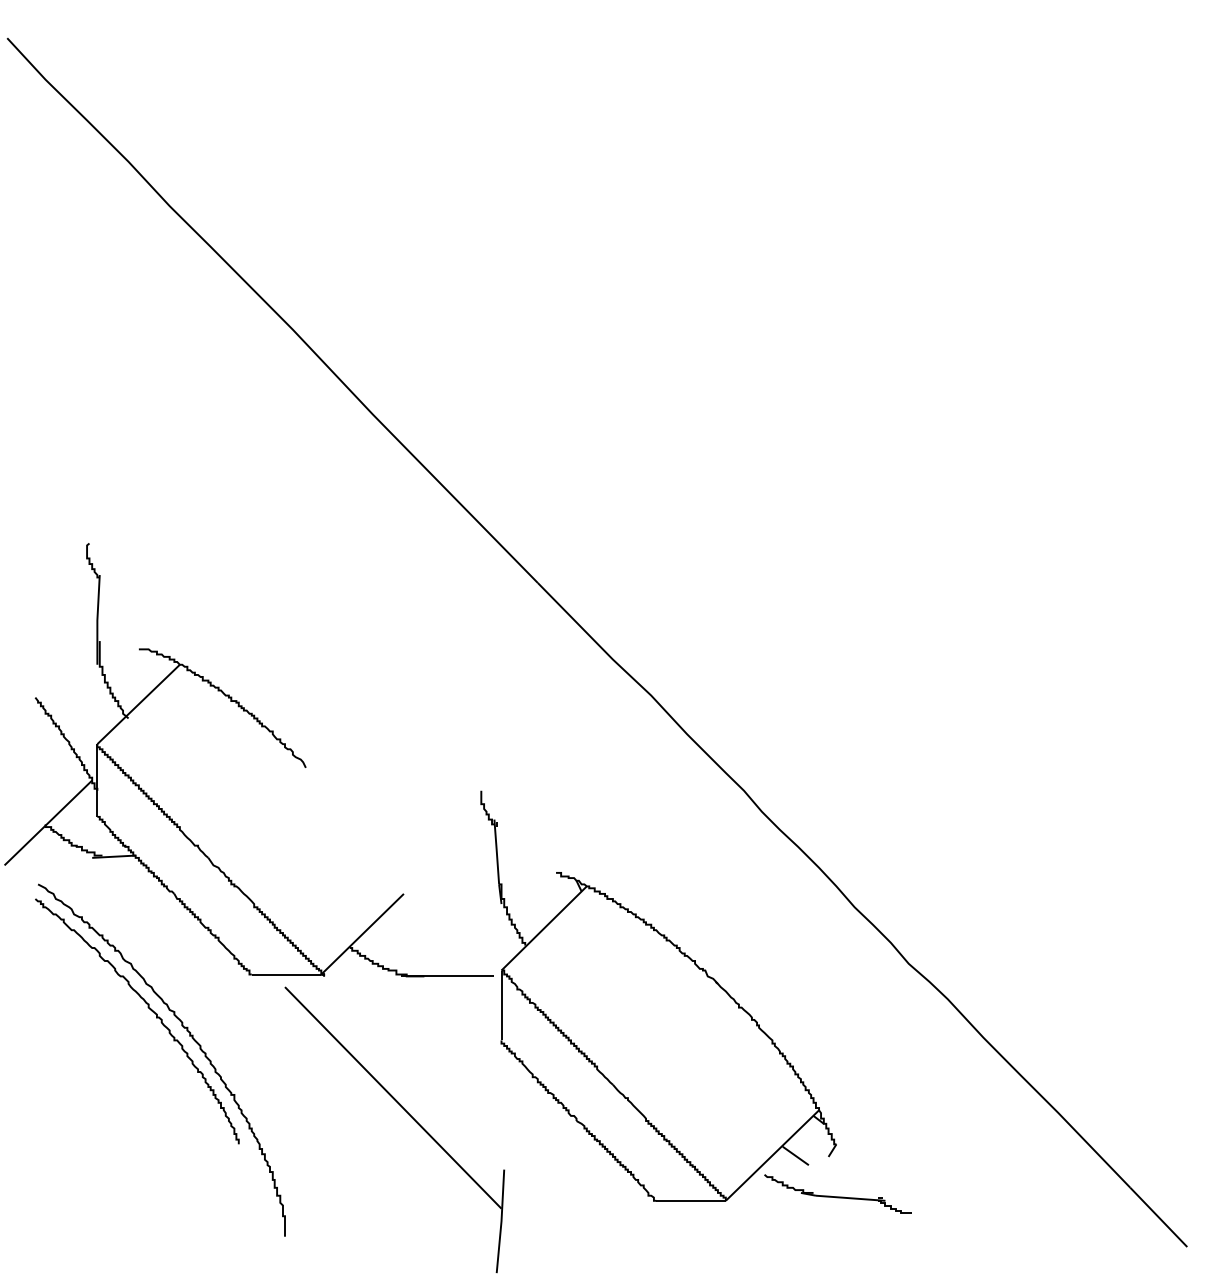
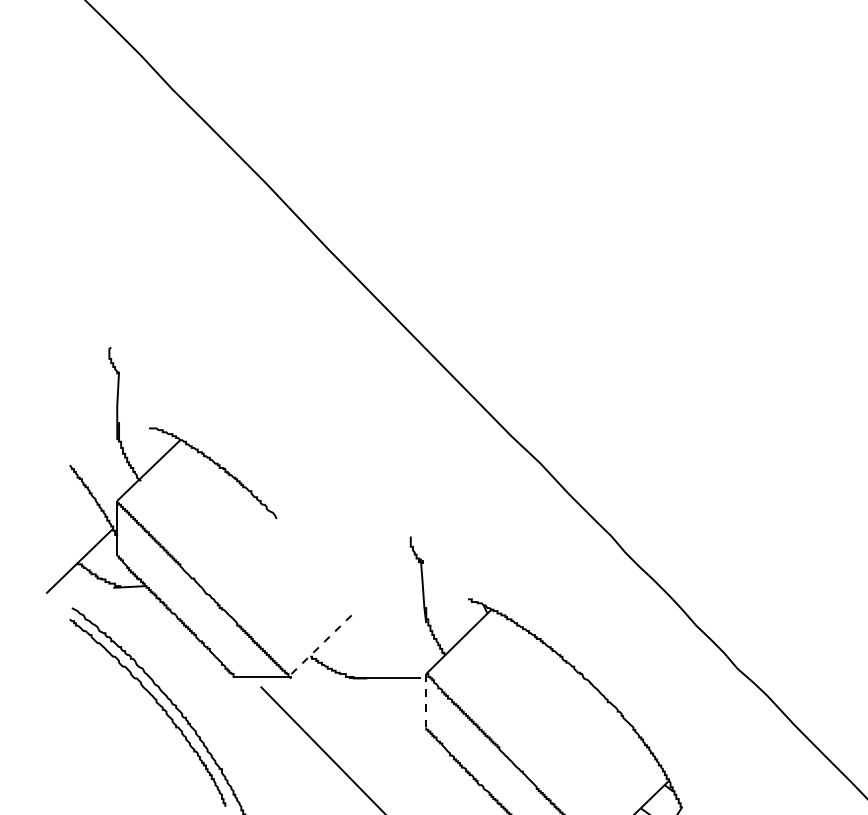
line: (362, 934) -> (319, 646), solid -> dashed
line: (501, 1005) -> (426, 700), solid -> dashed

